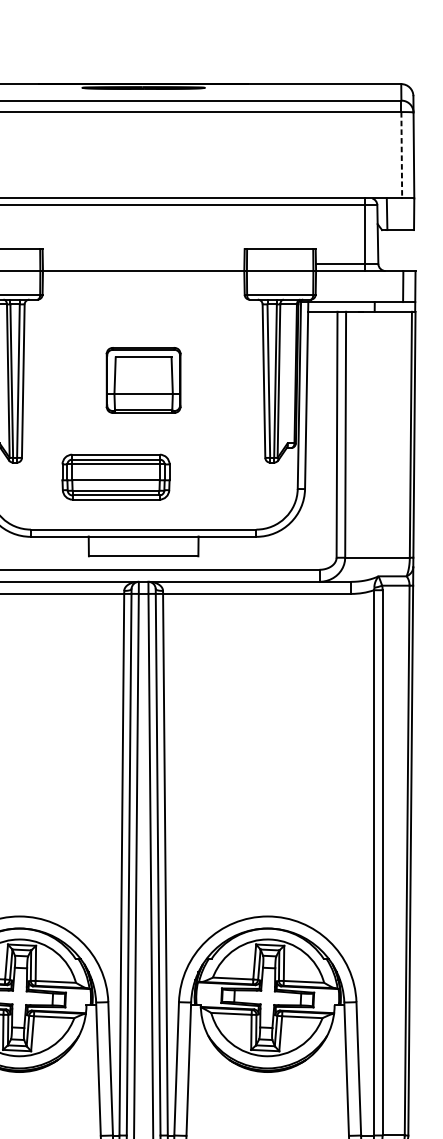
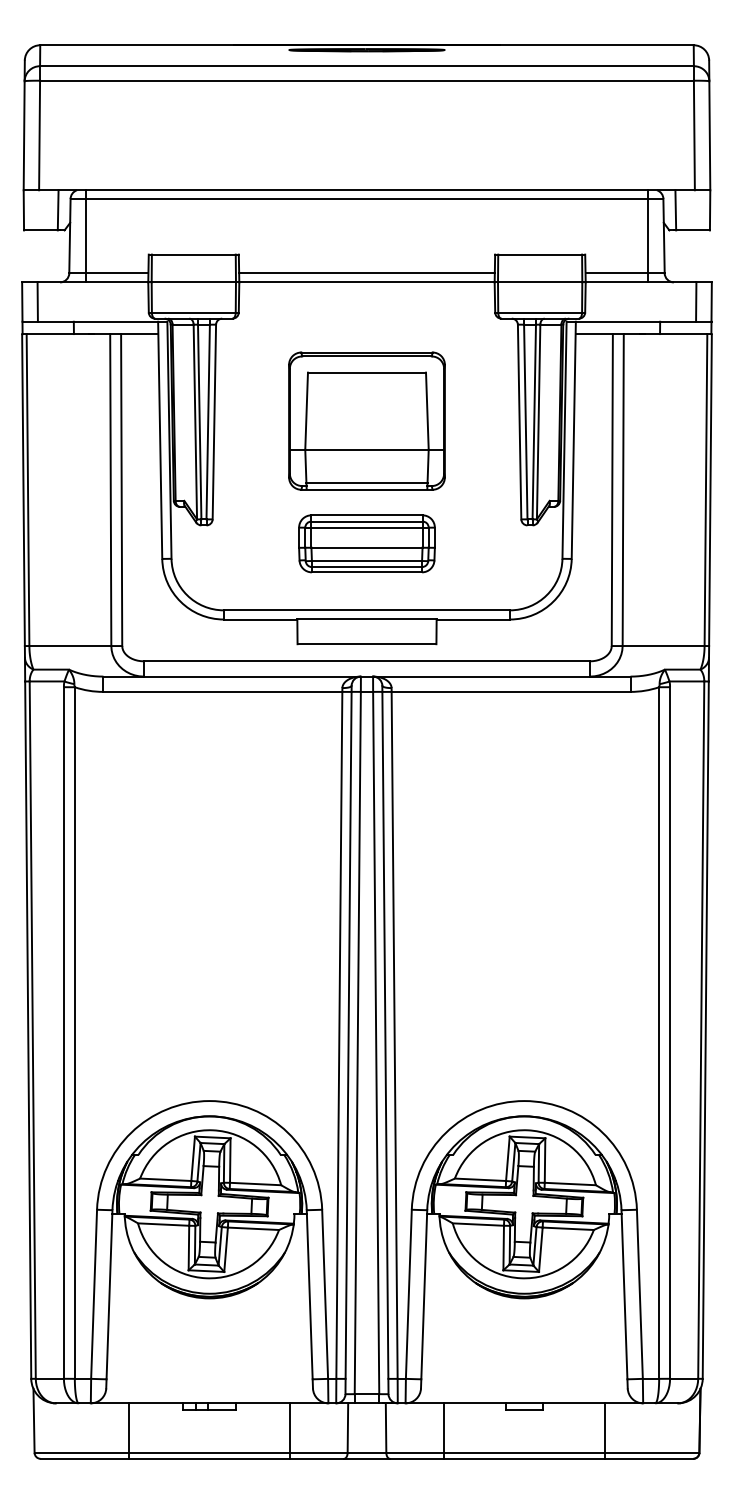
line: (401, 155) -> (694, 135), dashed -> solid
line: (143, 264) -> (366, 273), added
part: (143, 379) -> (366, 420), size x1.67
part: (115, 476) -> (366, 543), moved

